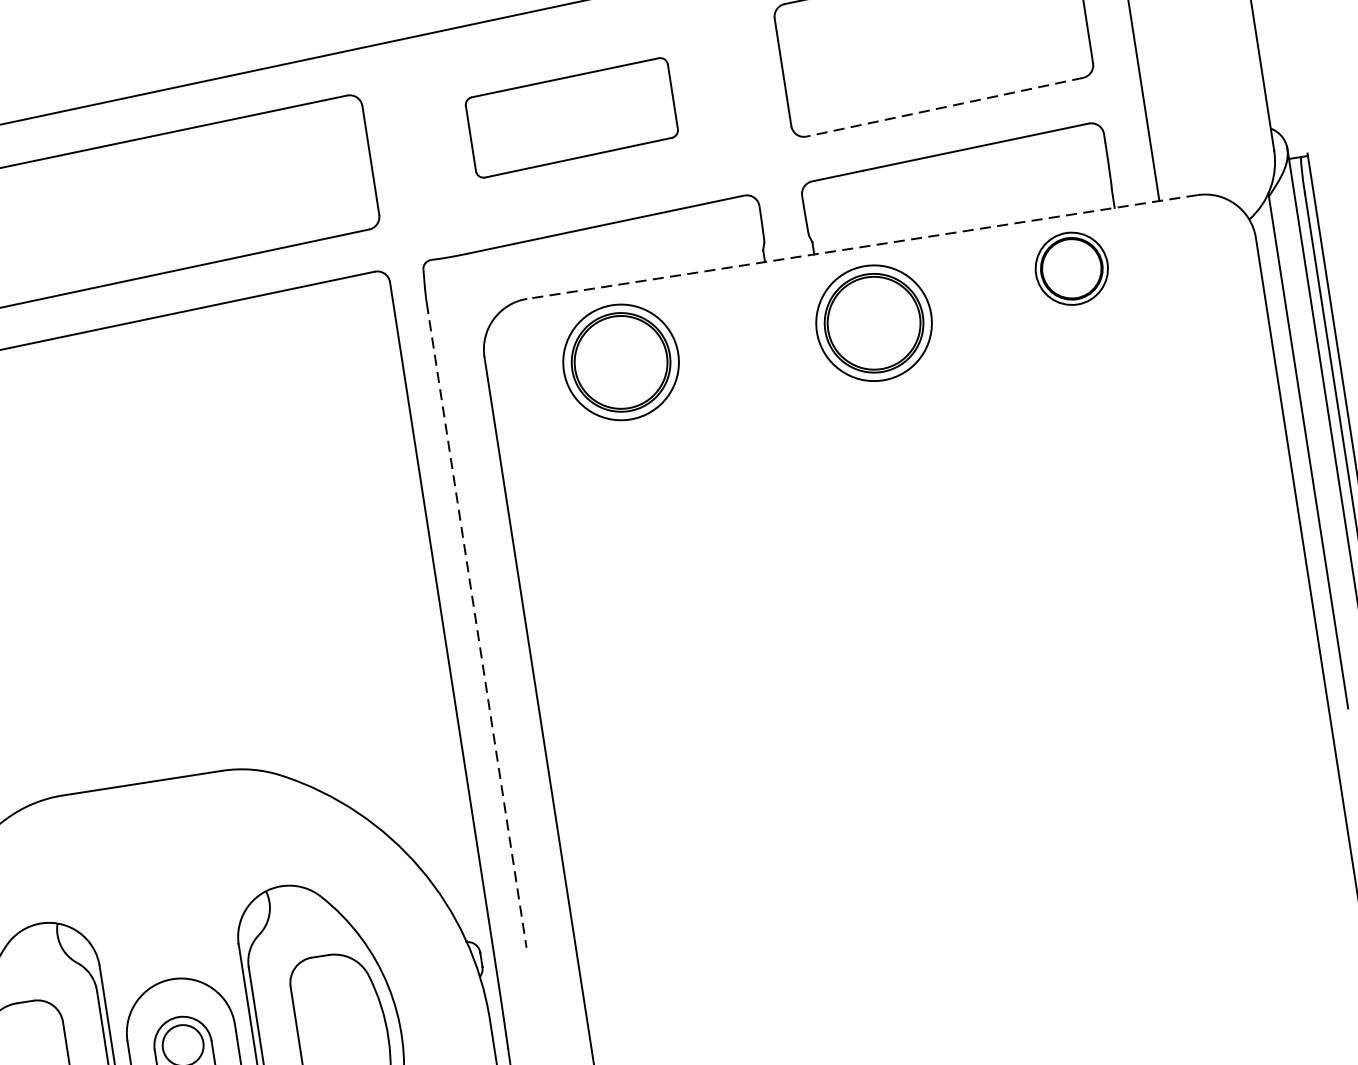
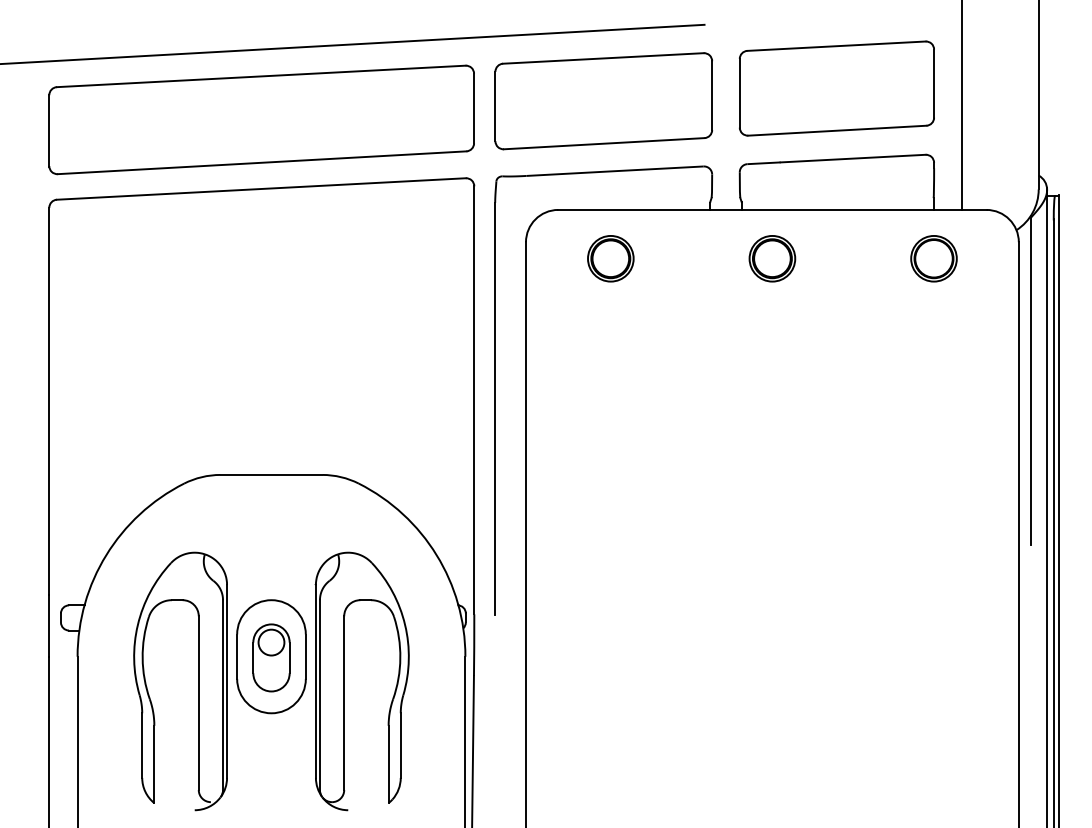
line: (943, 107) -> (836, 130), dashed -> solid
part: (571, 118) -> (603, 101), size x1.67
line: (860, 246) -> (771, 209), dashed -> solid
part: (1070, 268) -> (933, 258), moved
part: (874, 322) -> (772, 258), size x0.62
part: (620, 362) -> (610, 258), size x0.62
line: (477, 624) -> (495, 408), dashed -> solid

